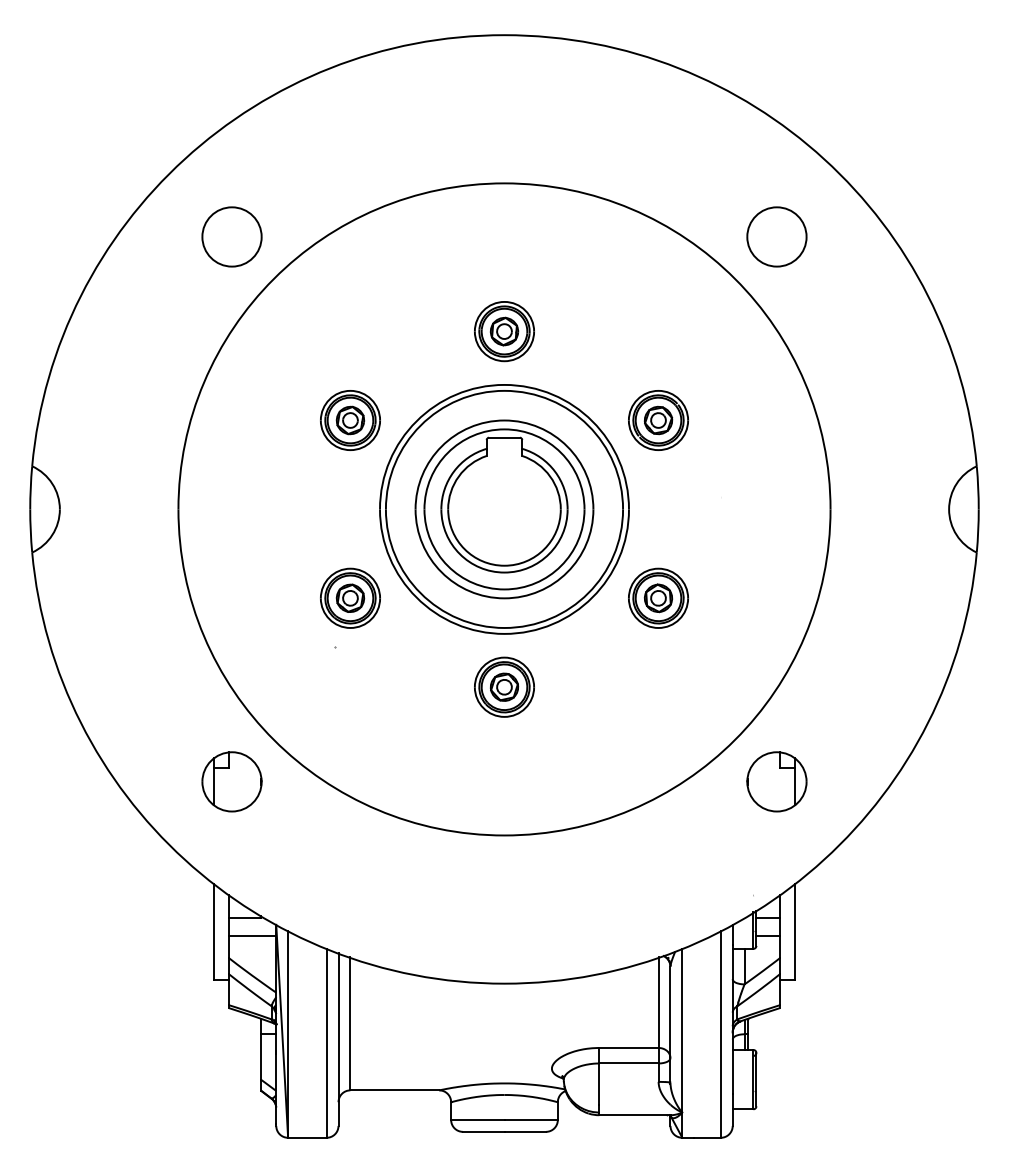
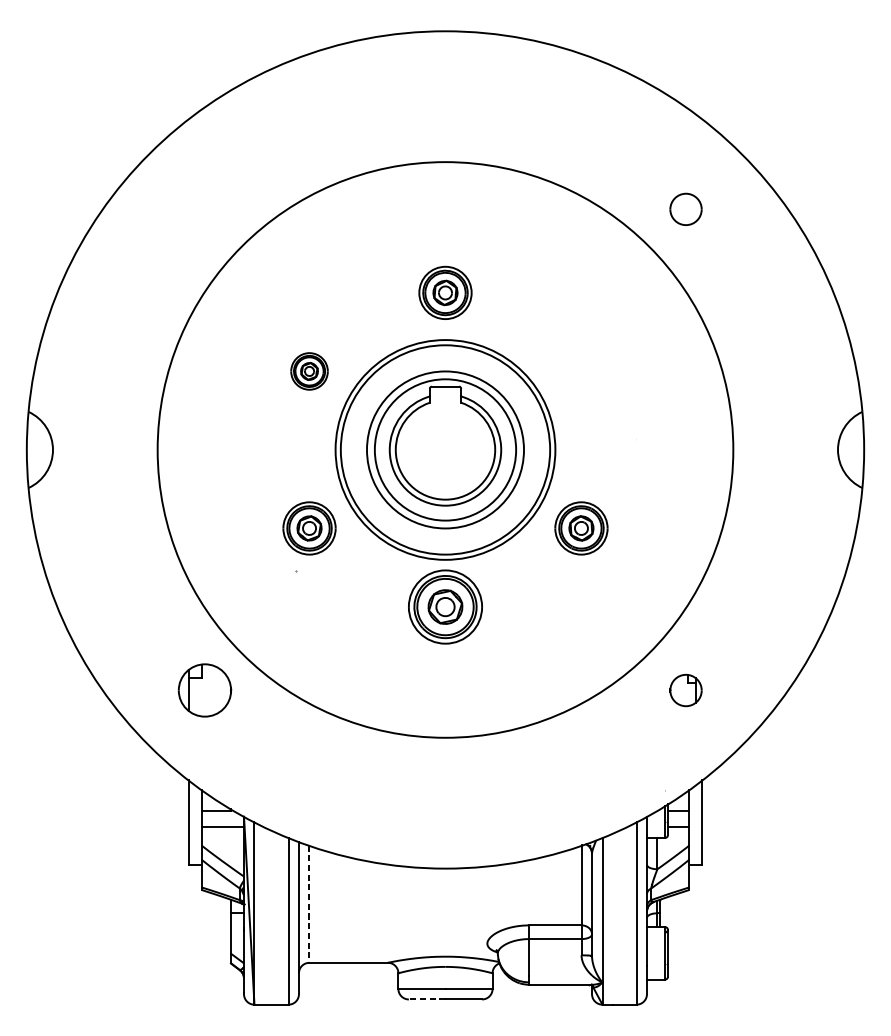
part: (231, 236) -> (204, 209), removed
part: (776, 236) -> (685, 209), size x0.6
part: (350, 420) -> (309, 371), size x0.7
part: (658, 420) -> (581, 371), removed
part: (504, 686) -> (445, 606), size x1.4
part: (776, 781) -> (685, 690), size x0.6
line: (350, 1023) -> (309, 903), solid -> dashed
line: (483, 1131) -> (426, 999), solid -> dashed

